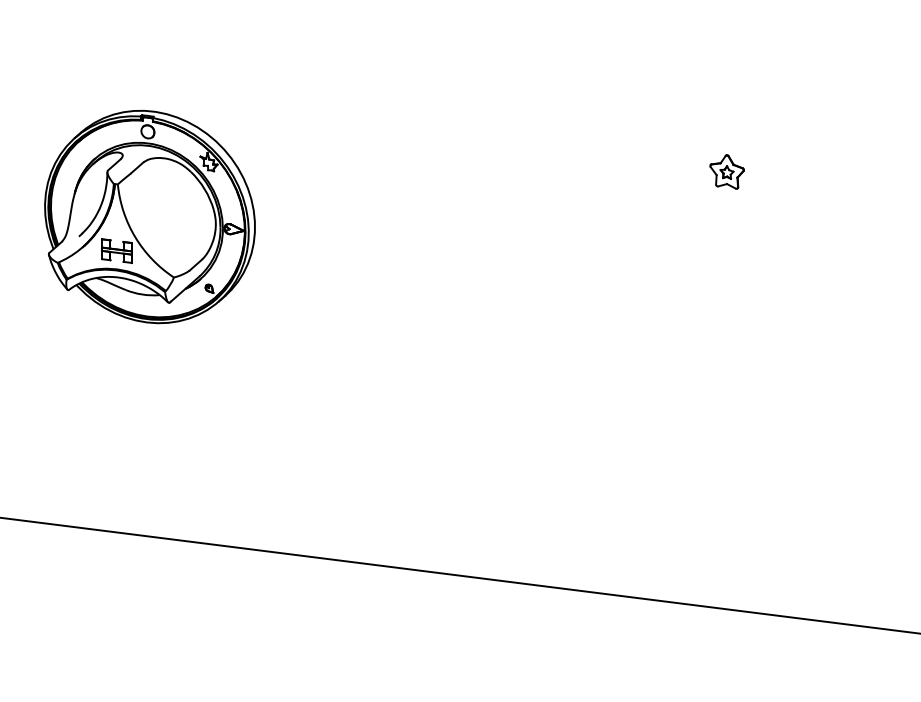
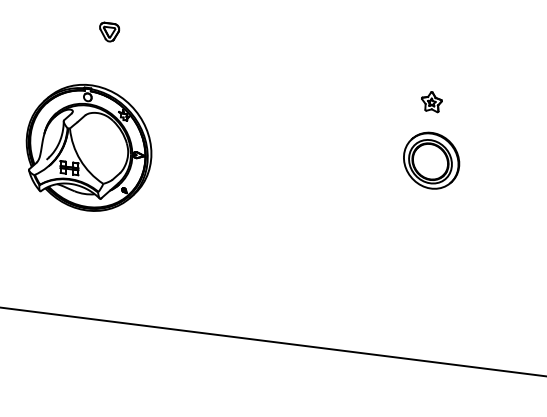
part: (184, 53) -> (109, 31), added
part: (149, 216) -> (88, 147), moved
part: (726, 270) -> (431, 160), added

